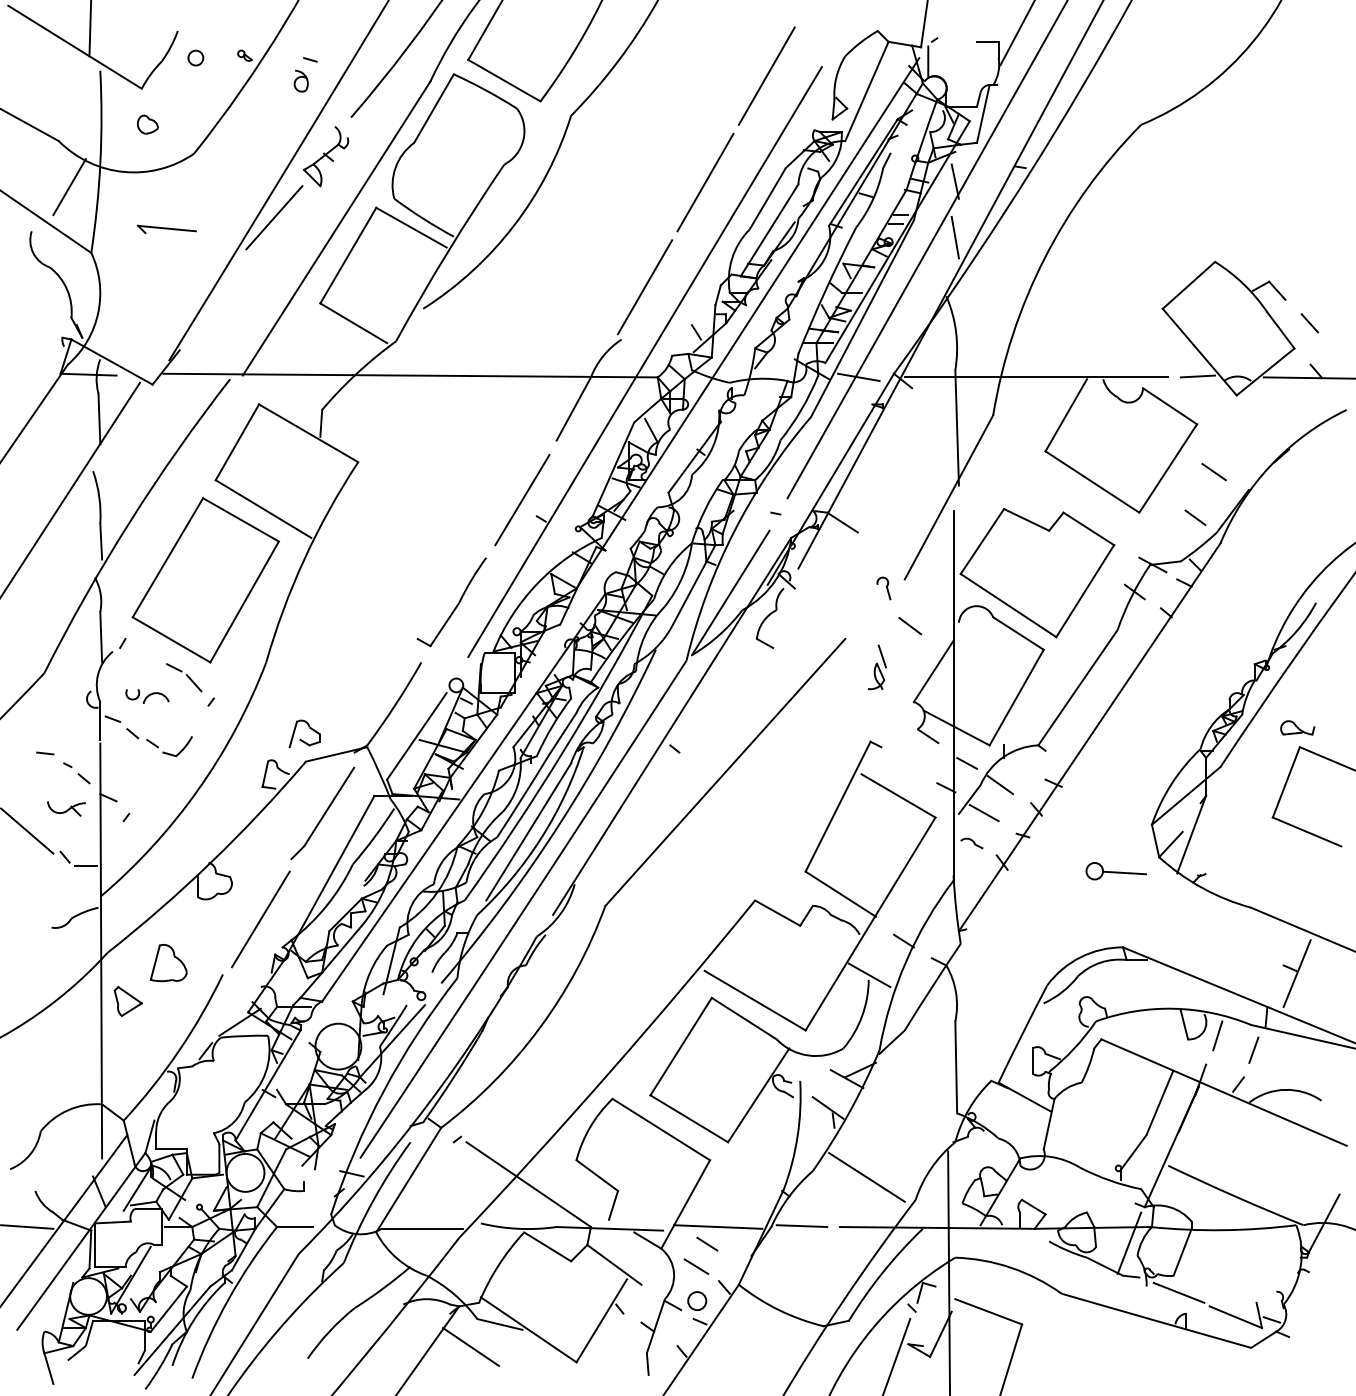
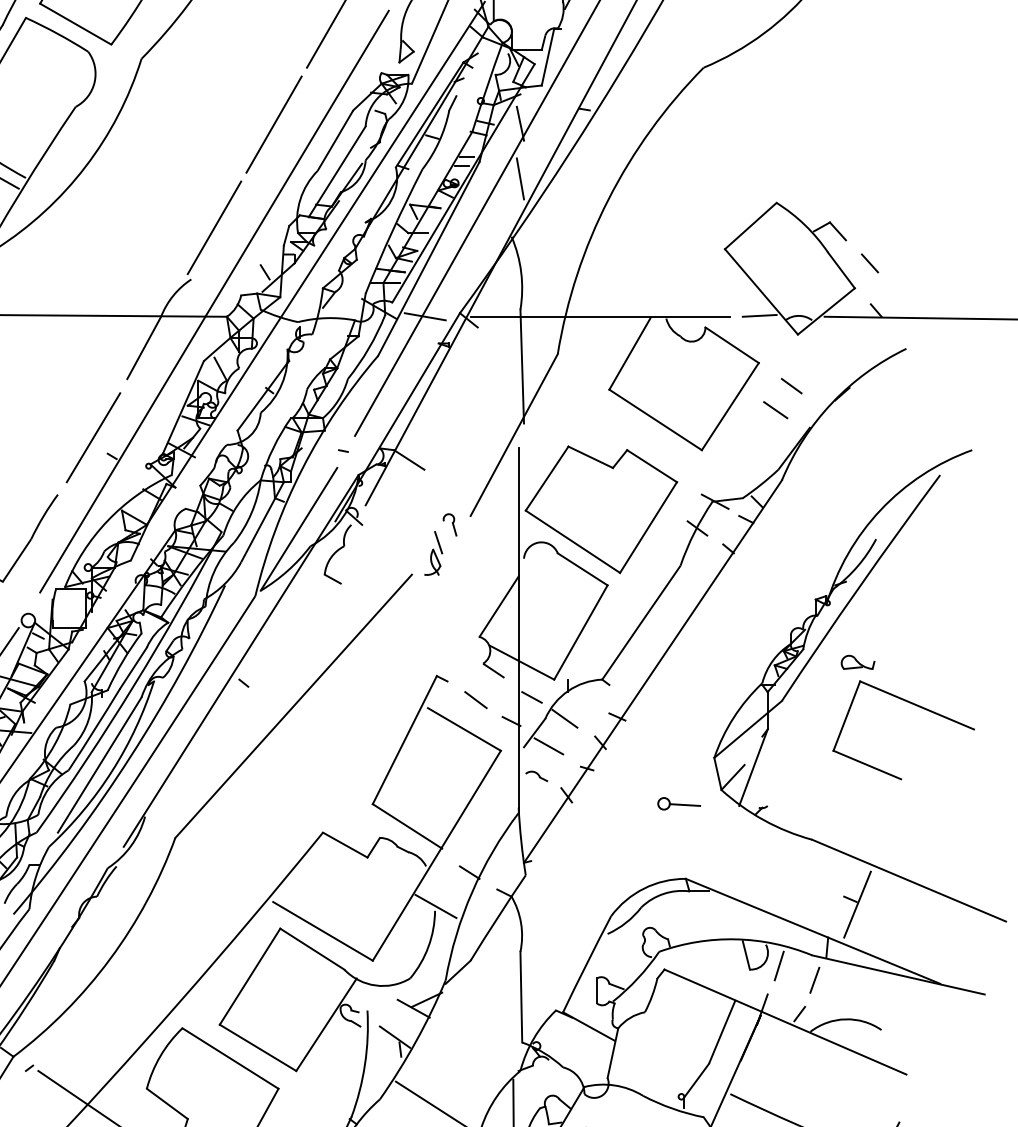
line: (1195, 517) -> (791, 385), moved
line: (910, 626) -> (476, 700), moved
part: (876, 667) -> (432, 553), moved
part: (1116, 871) -> (679, 804), size x0.71

